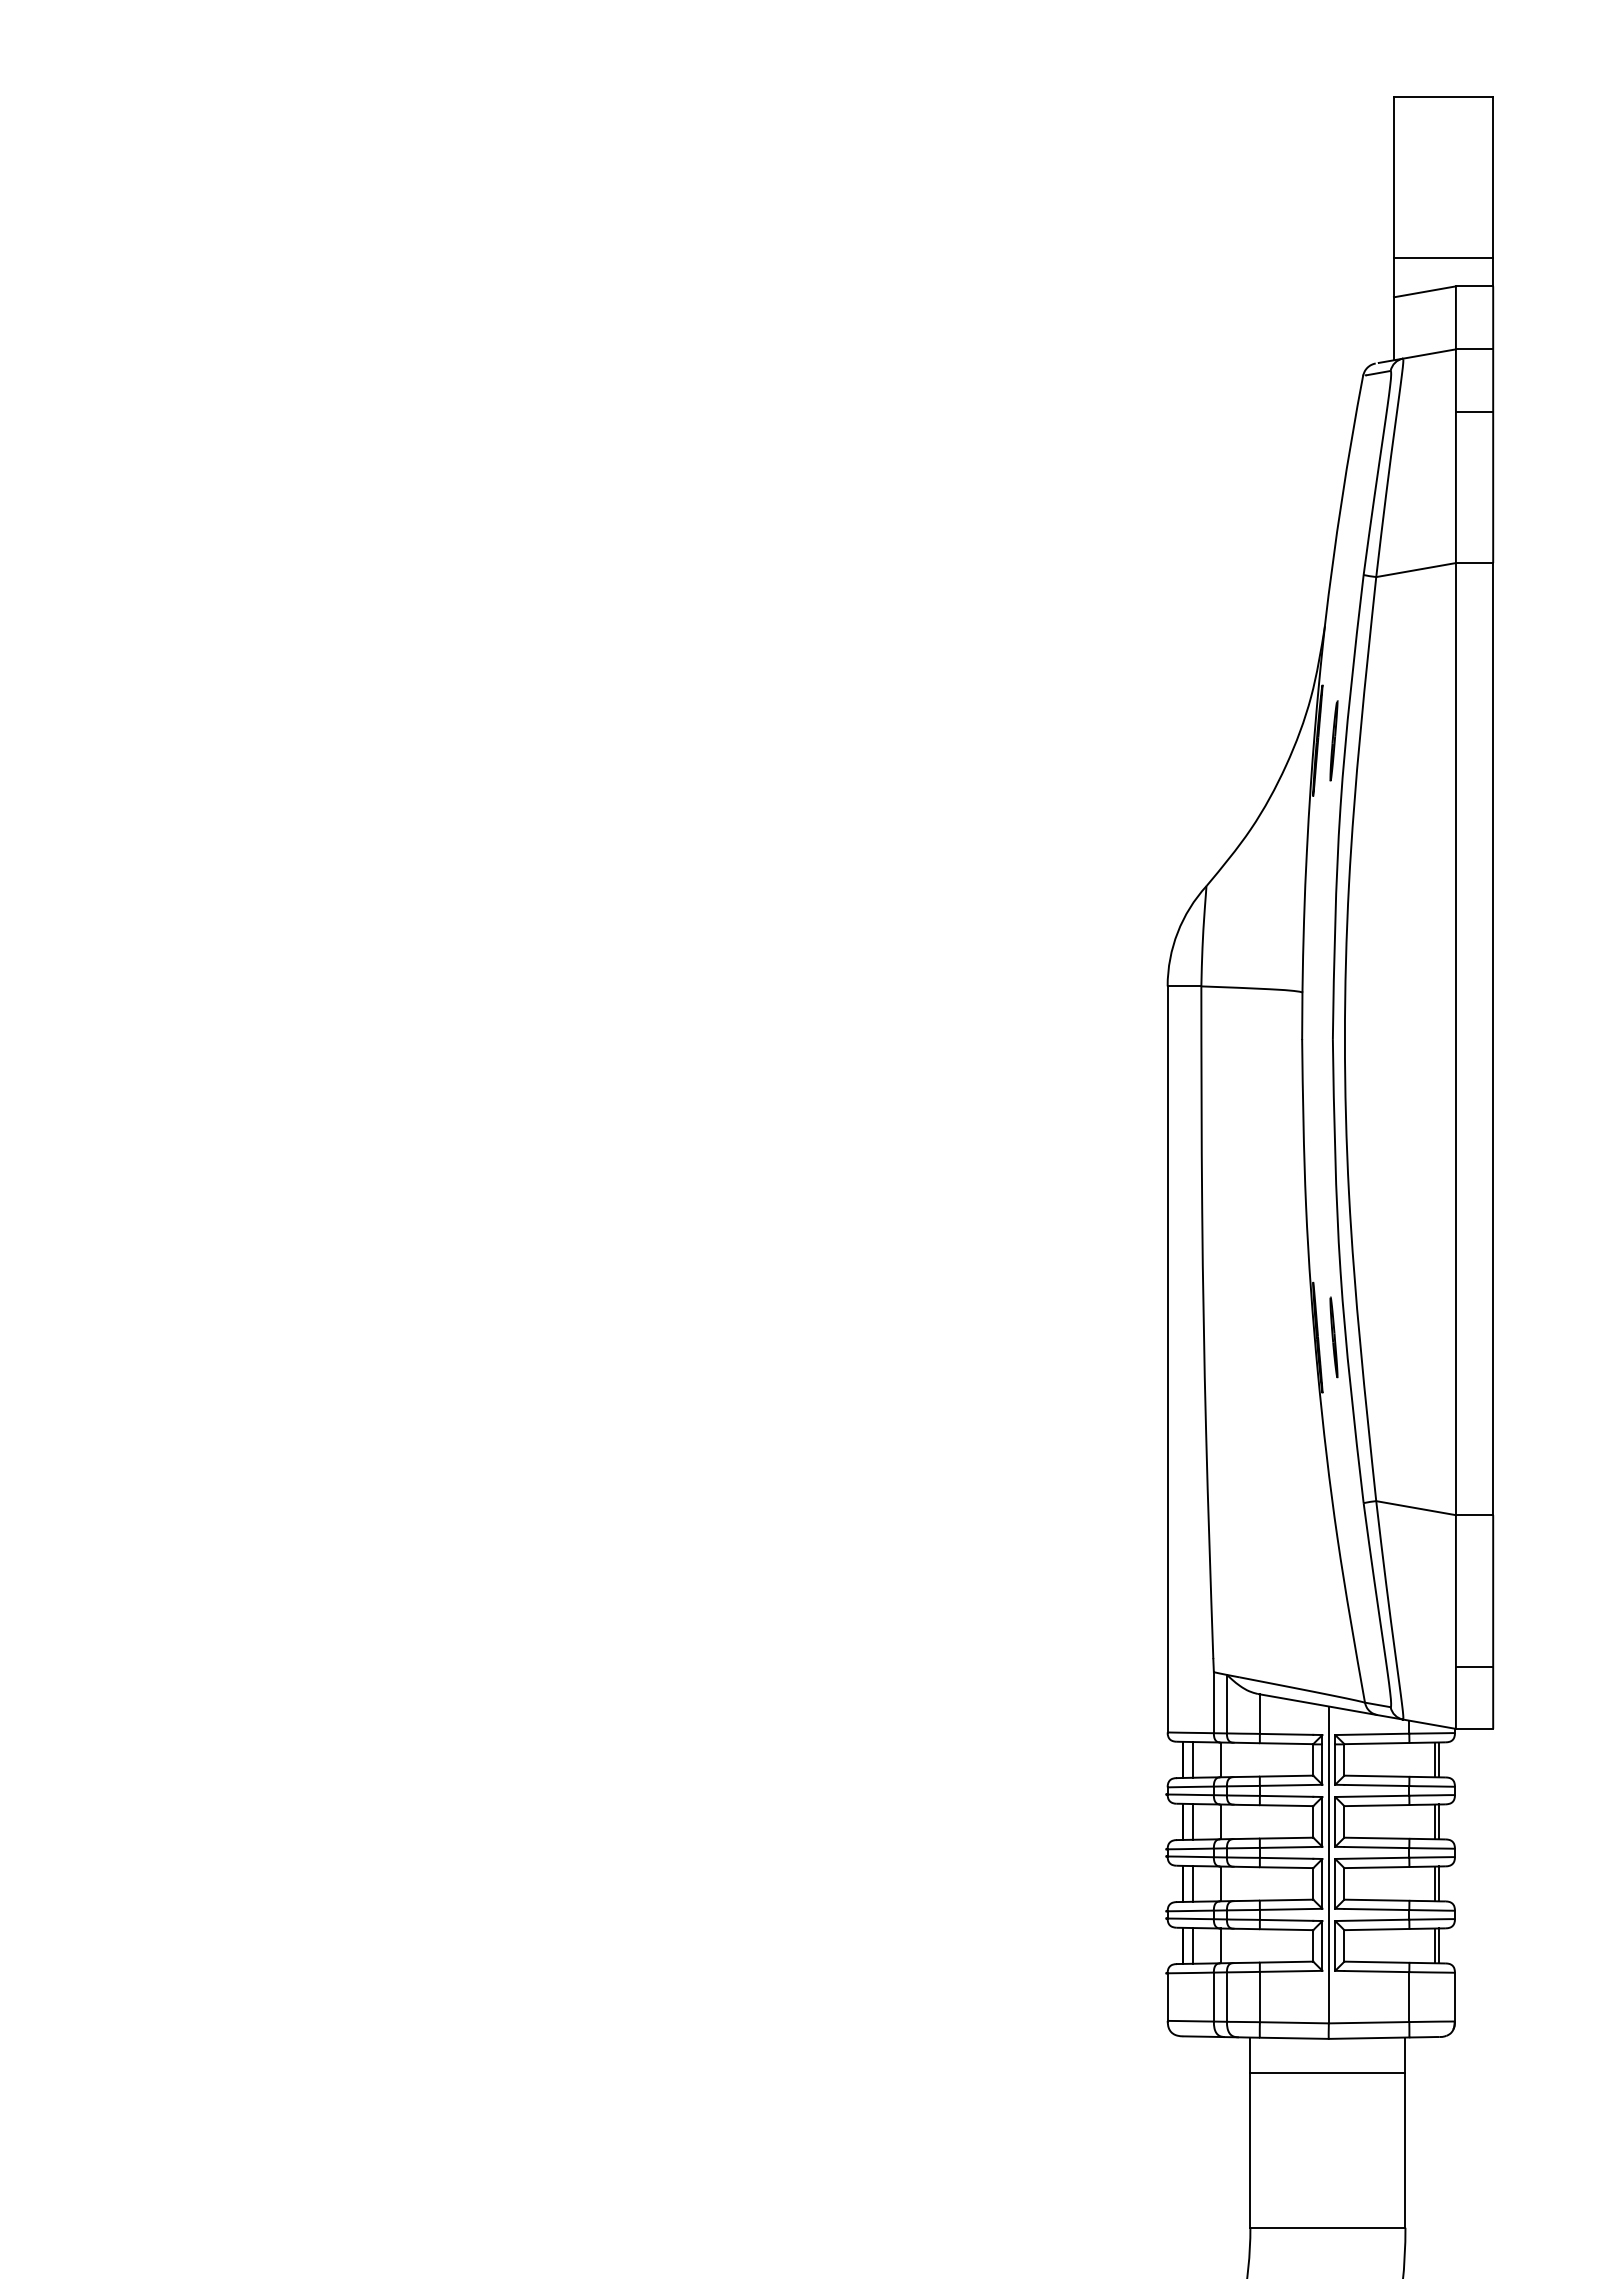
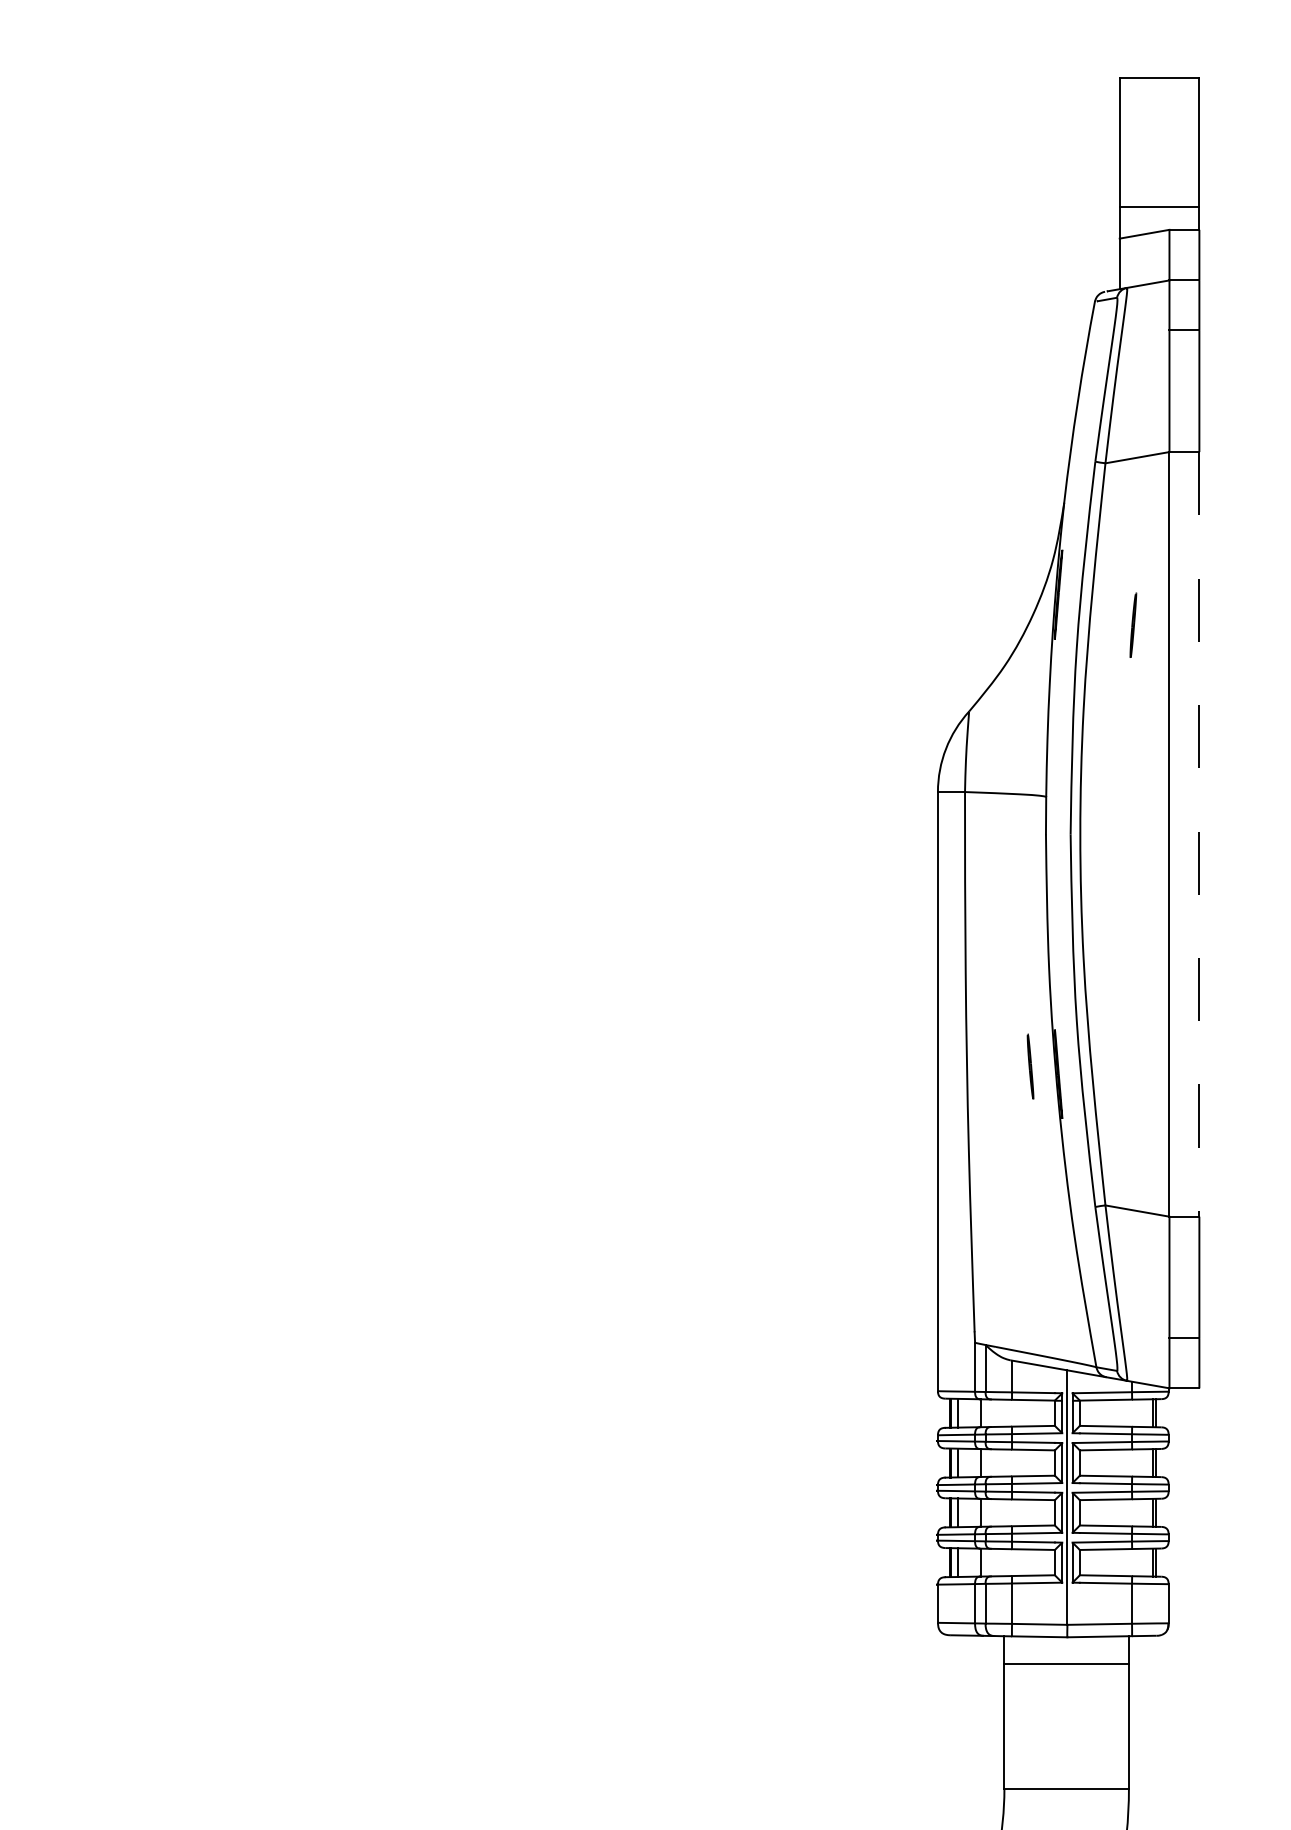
part: (1333, 740) -> (1132, 625), moved
line: (1493, 1039) -> (1199, 834), solid -> dashed
part: (1333, 1337) -> (1030, 1066), moved

